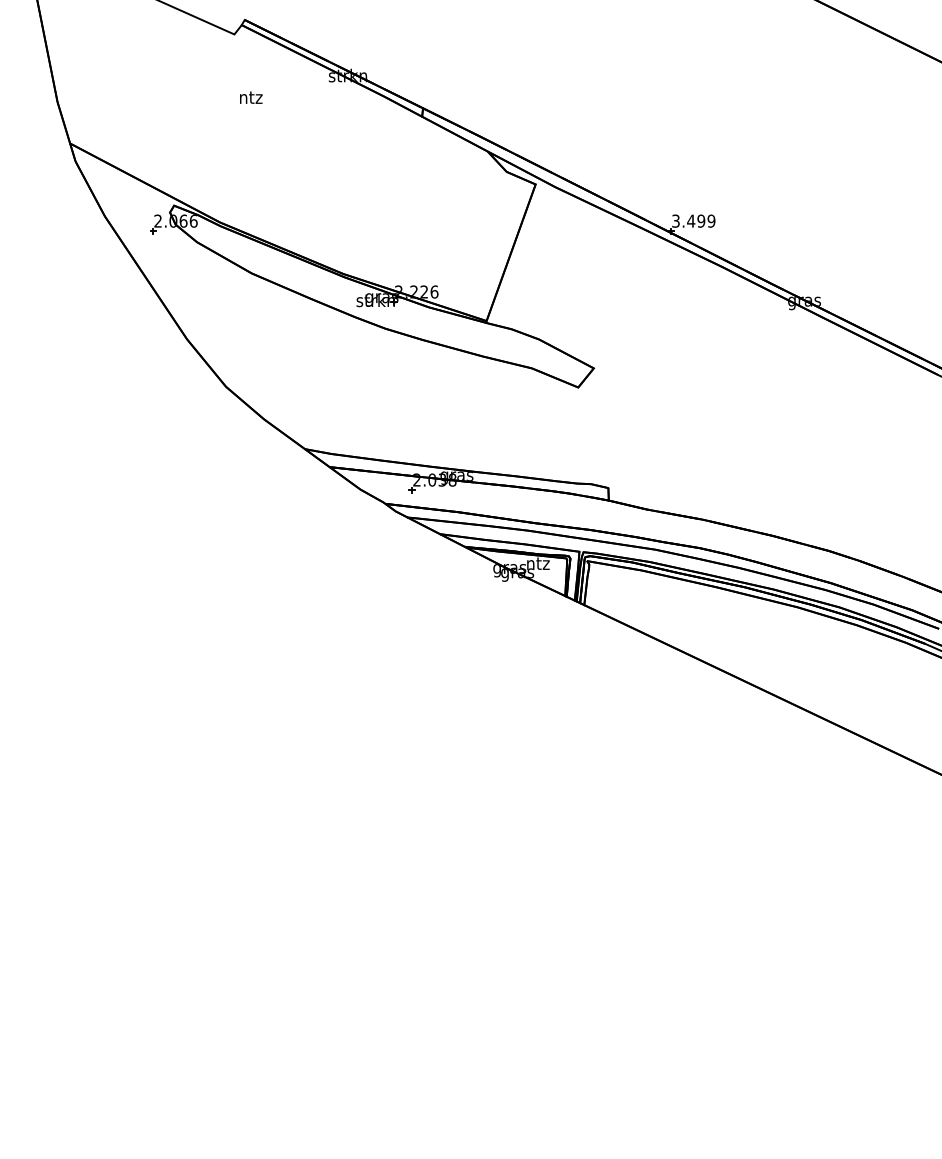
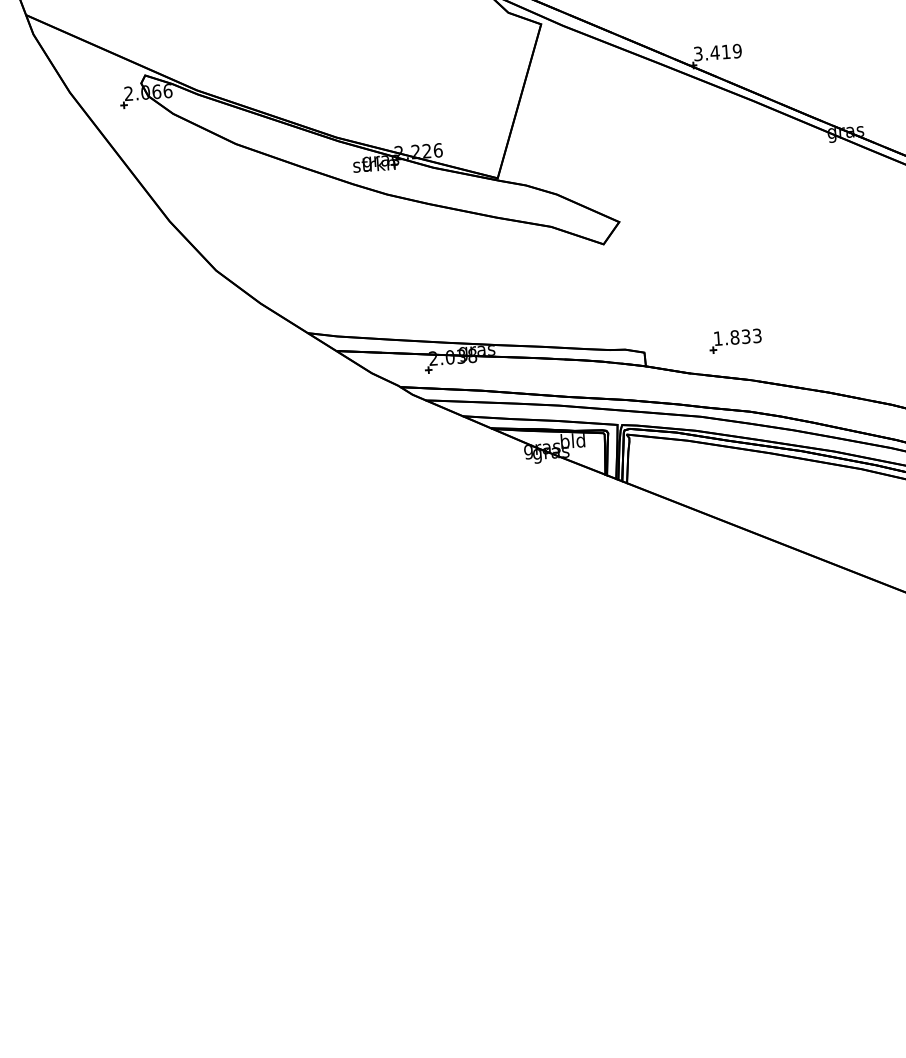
text: (701, 220) -> (726, 51), 3.499 -> 3.419
part: (691, 483) -> (735, 341), added
text: (538, 563) -> (573, 440), ntz -> bld

